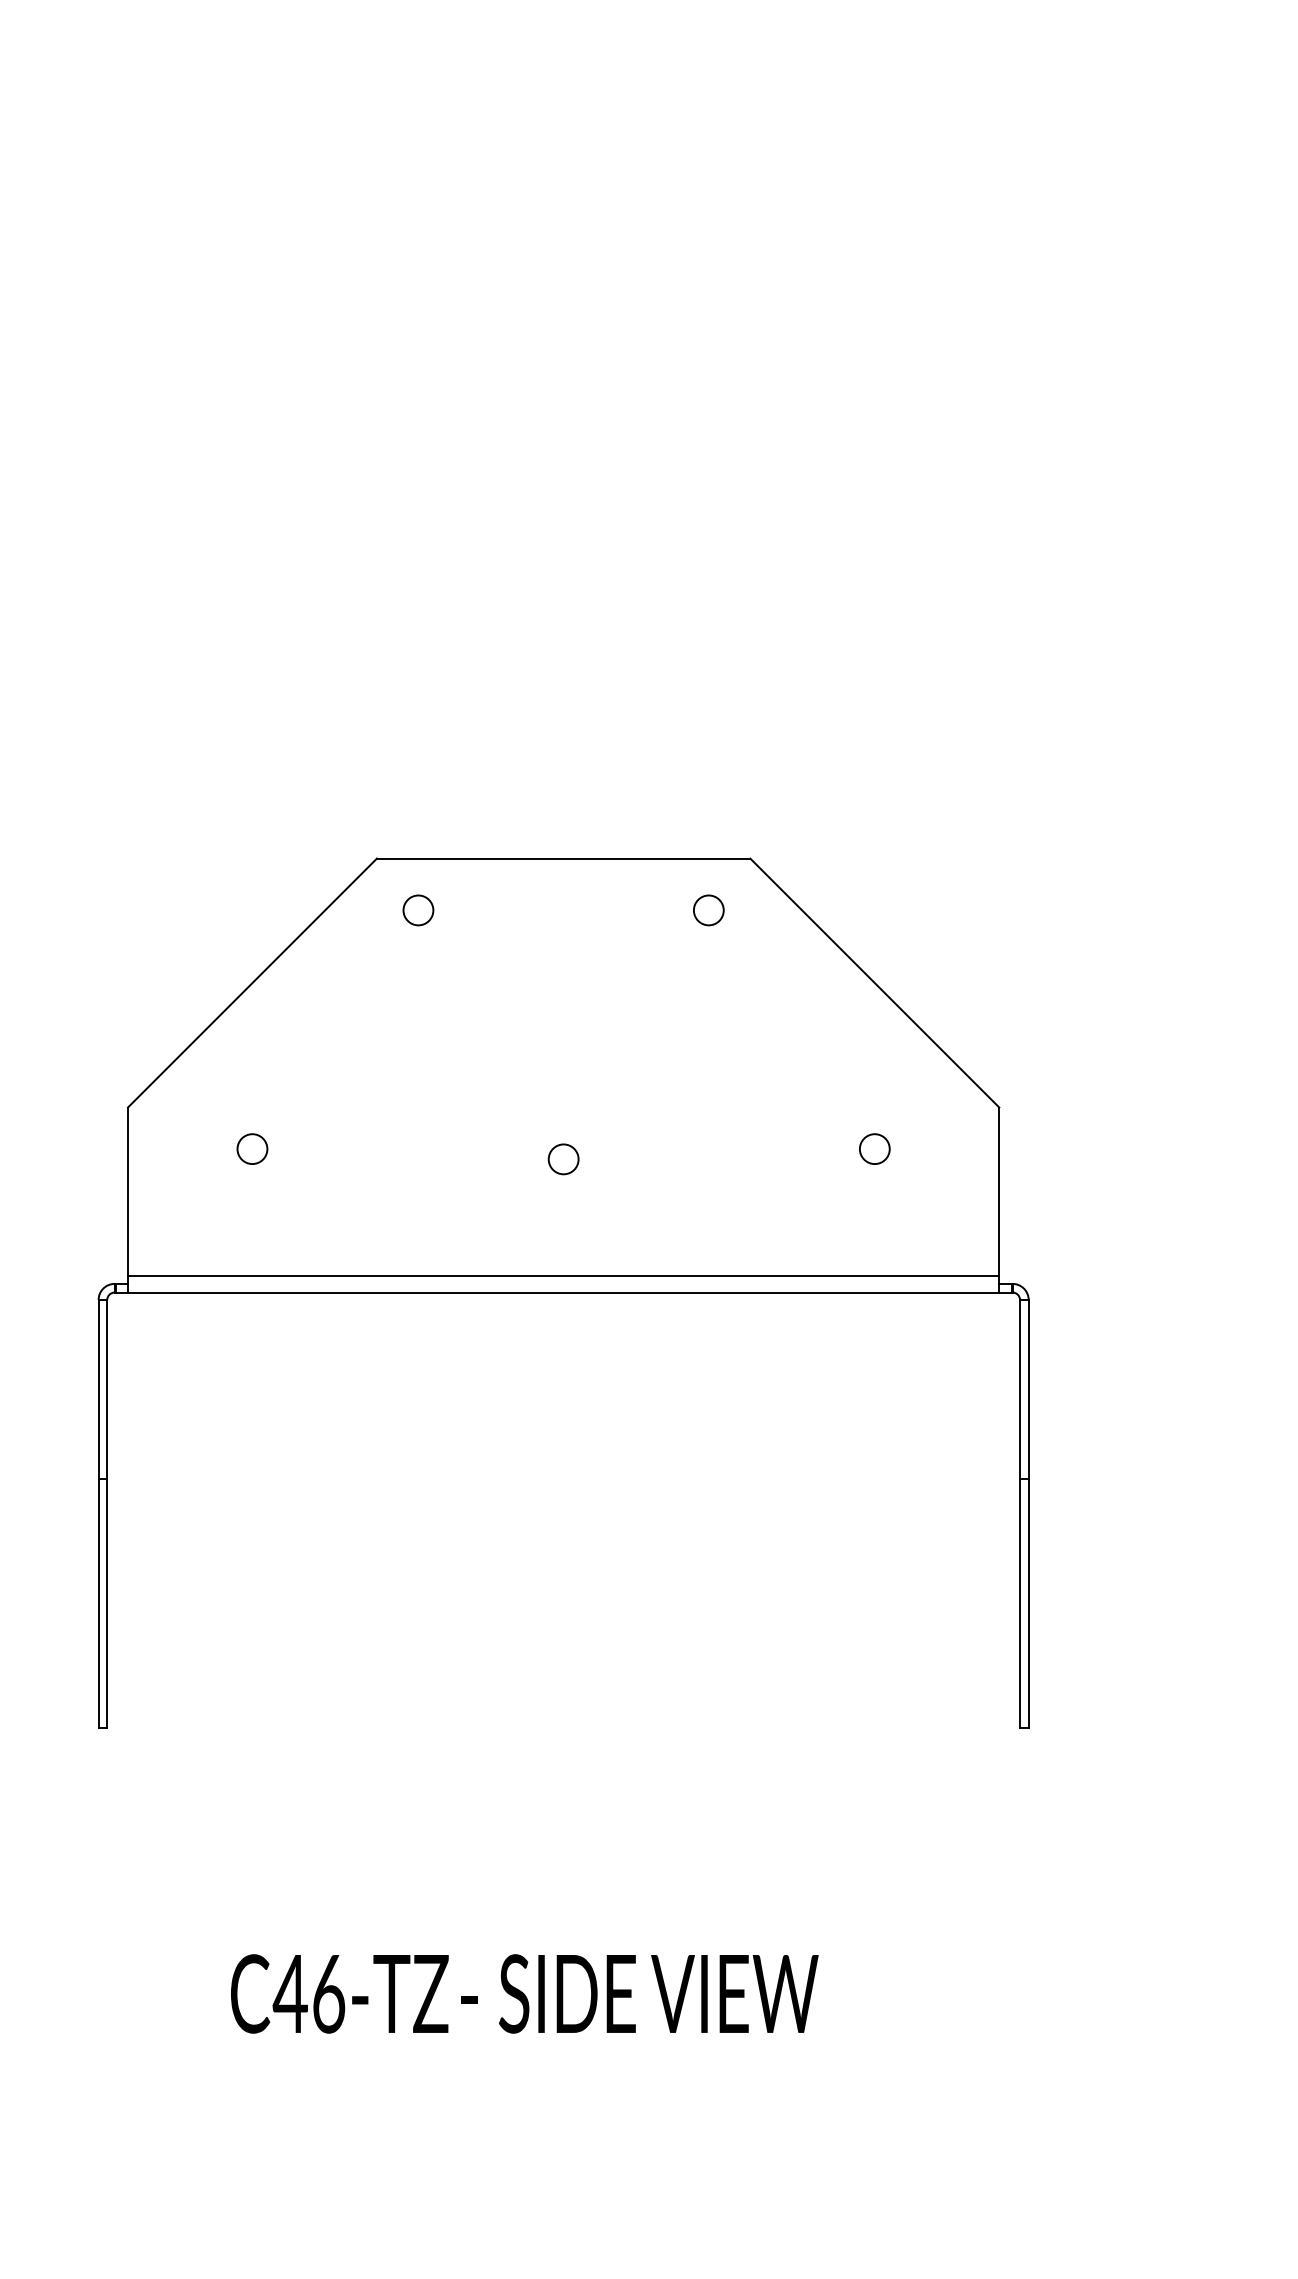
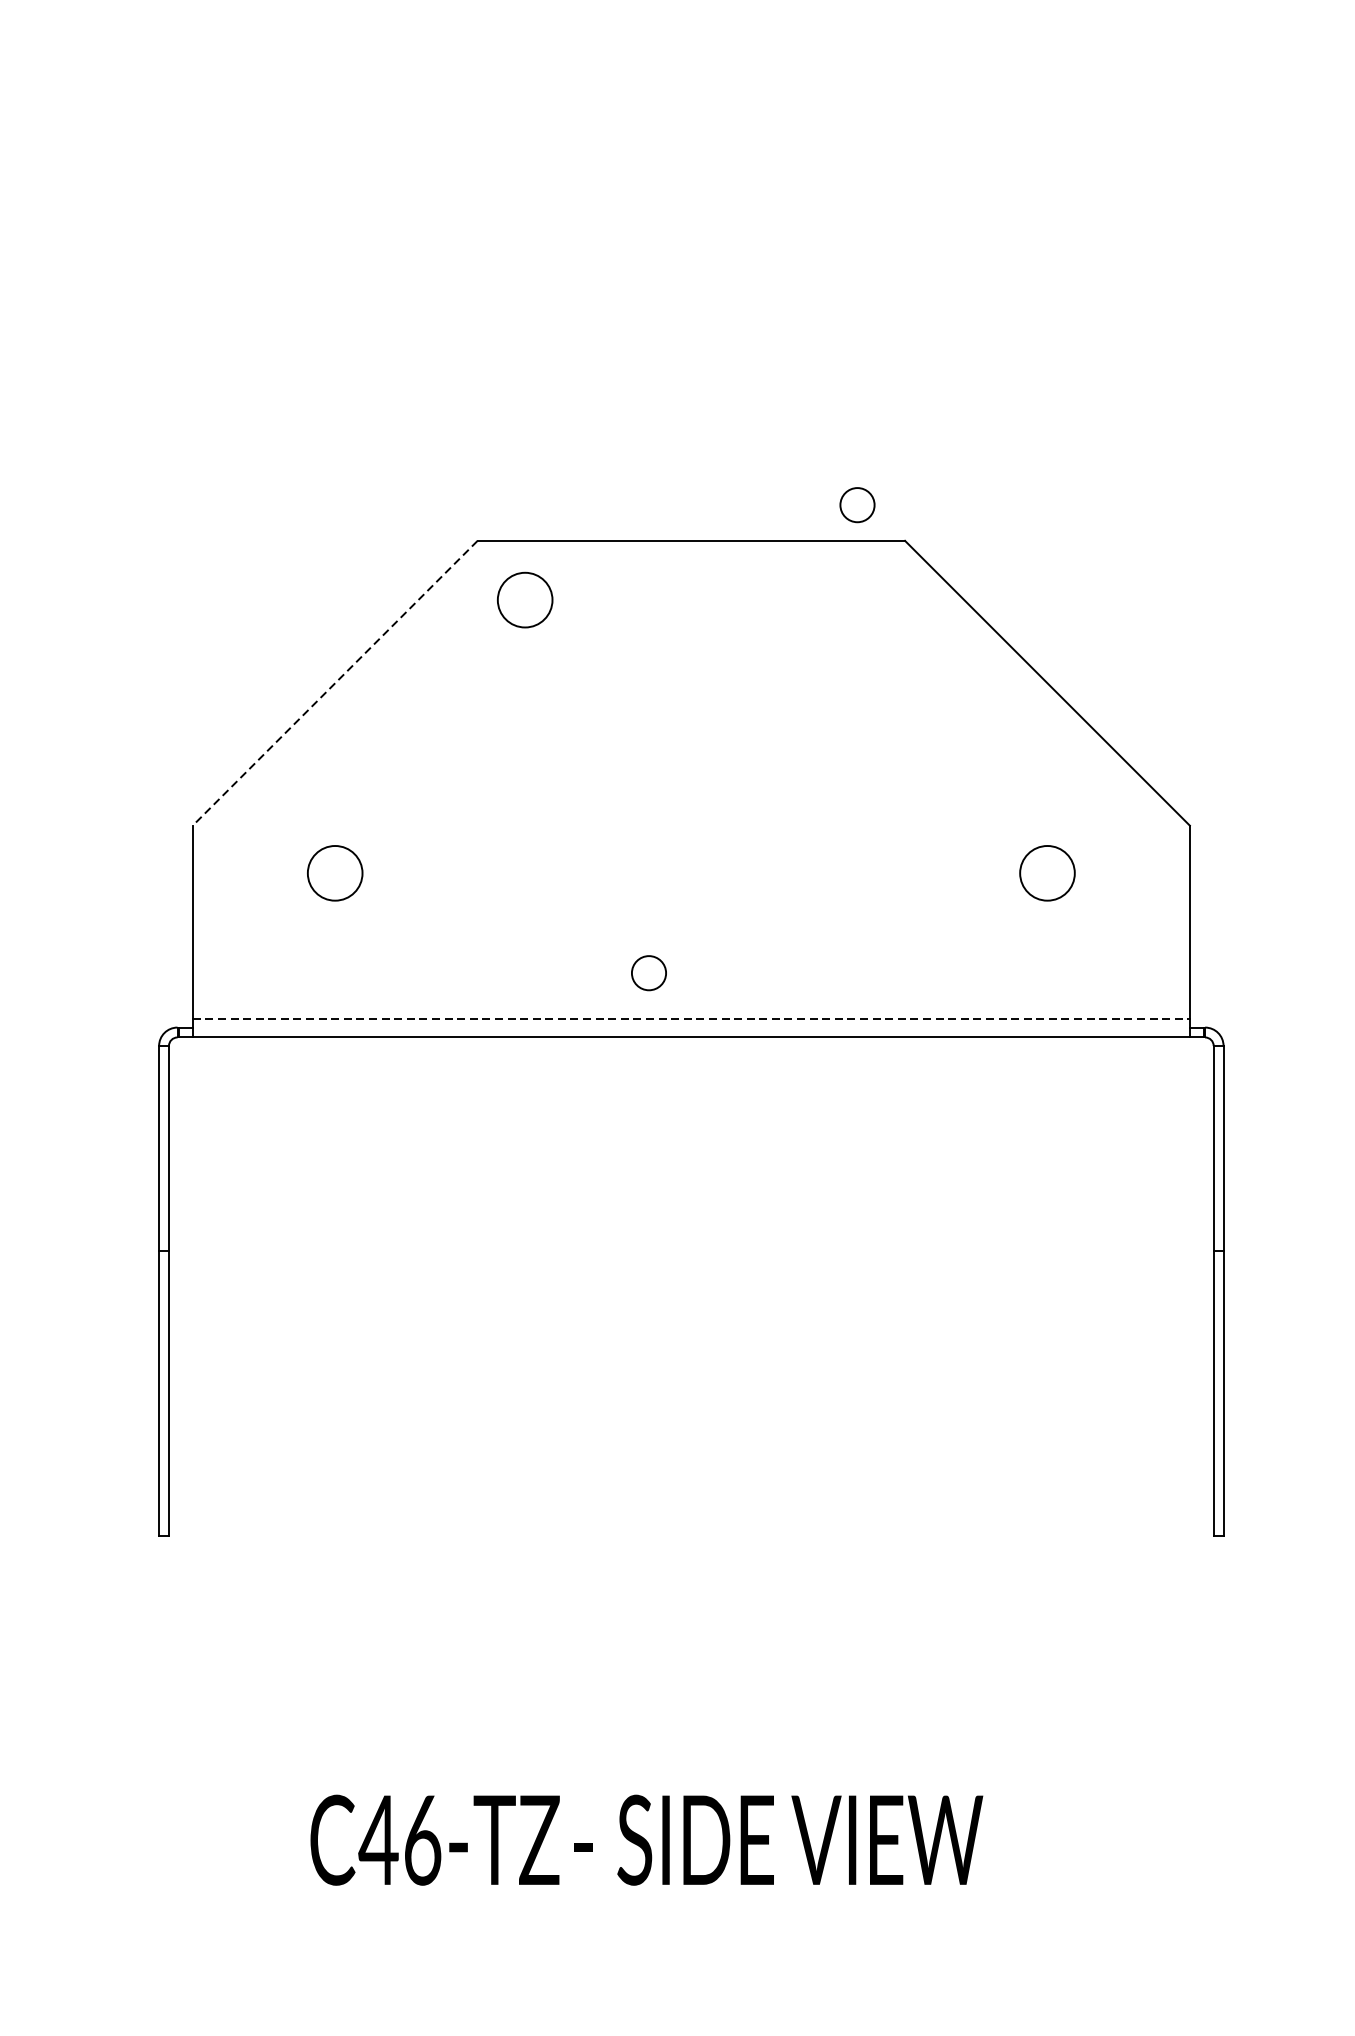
circle: (418, 910) -> (525, 600), size x1.6
circle: (708, 910) -> (857, 505), moved
line: (252, 983) -> (335, 683), solid -> dashed
circle: (252, 1149) -> (335, 873), size x1.6
circle: (874, 1149) -> (1047, 873), size x1.6
circle: (563, 1159) -> (648, 973), moved
line: (563, 1276) -> (691, 1019), solid -> dashed

